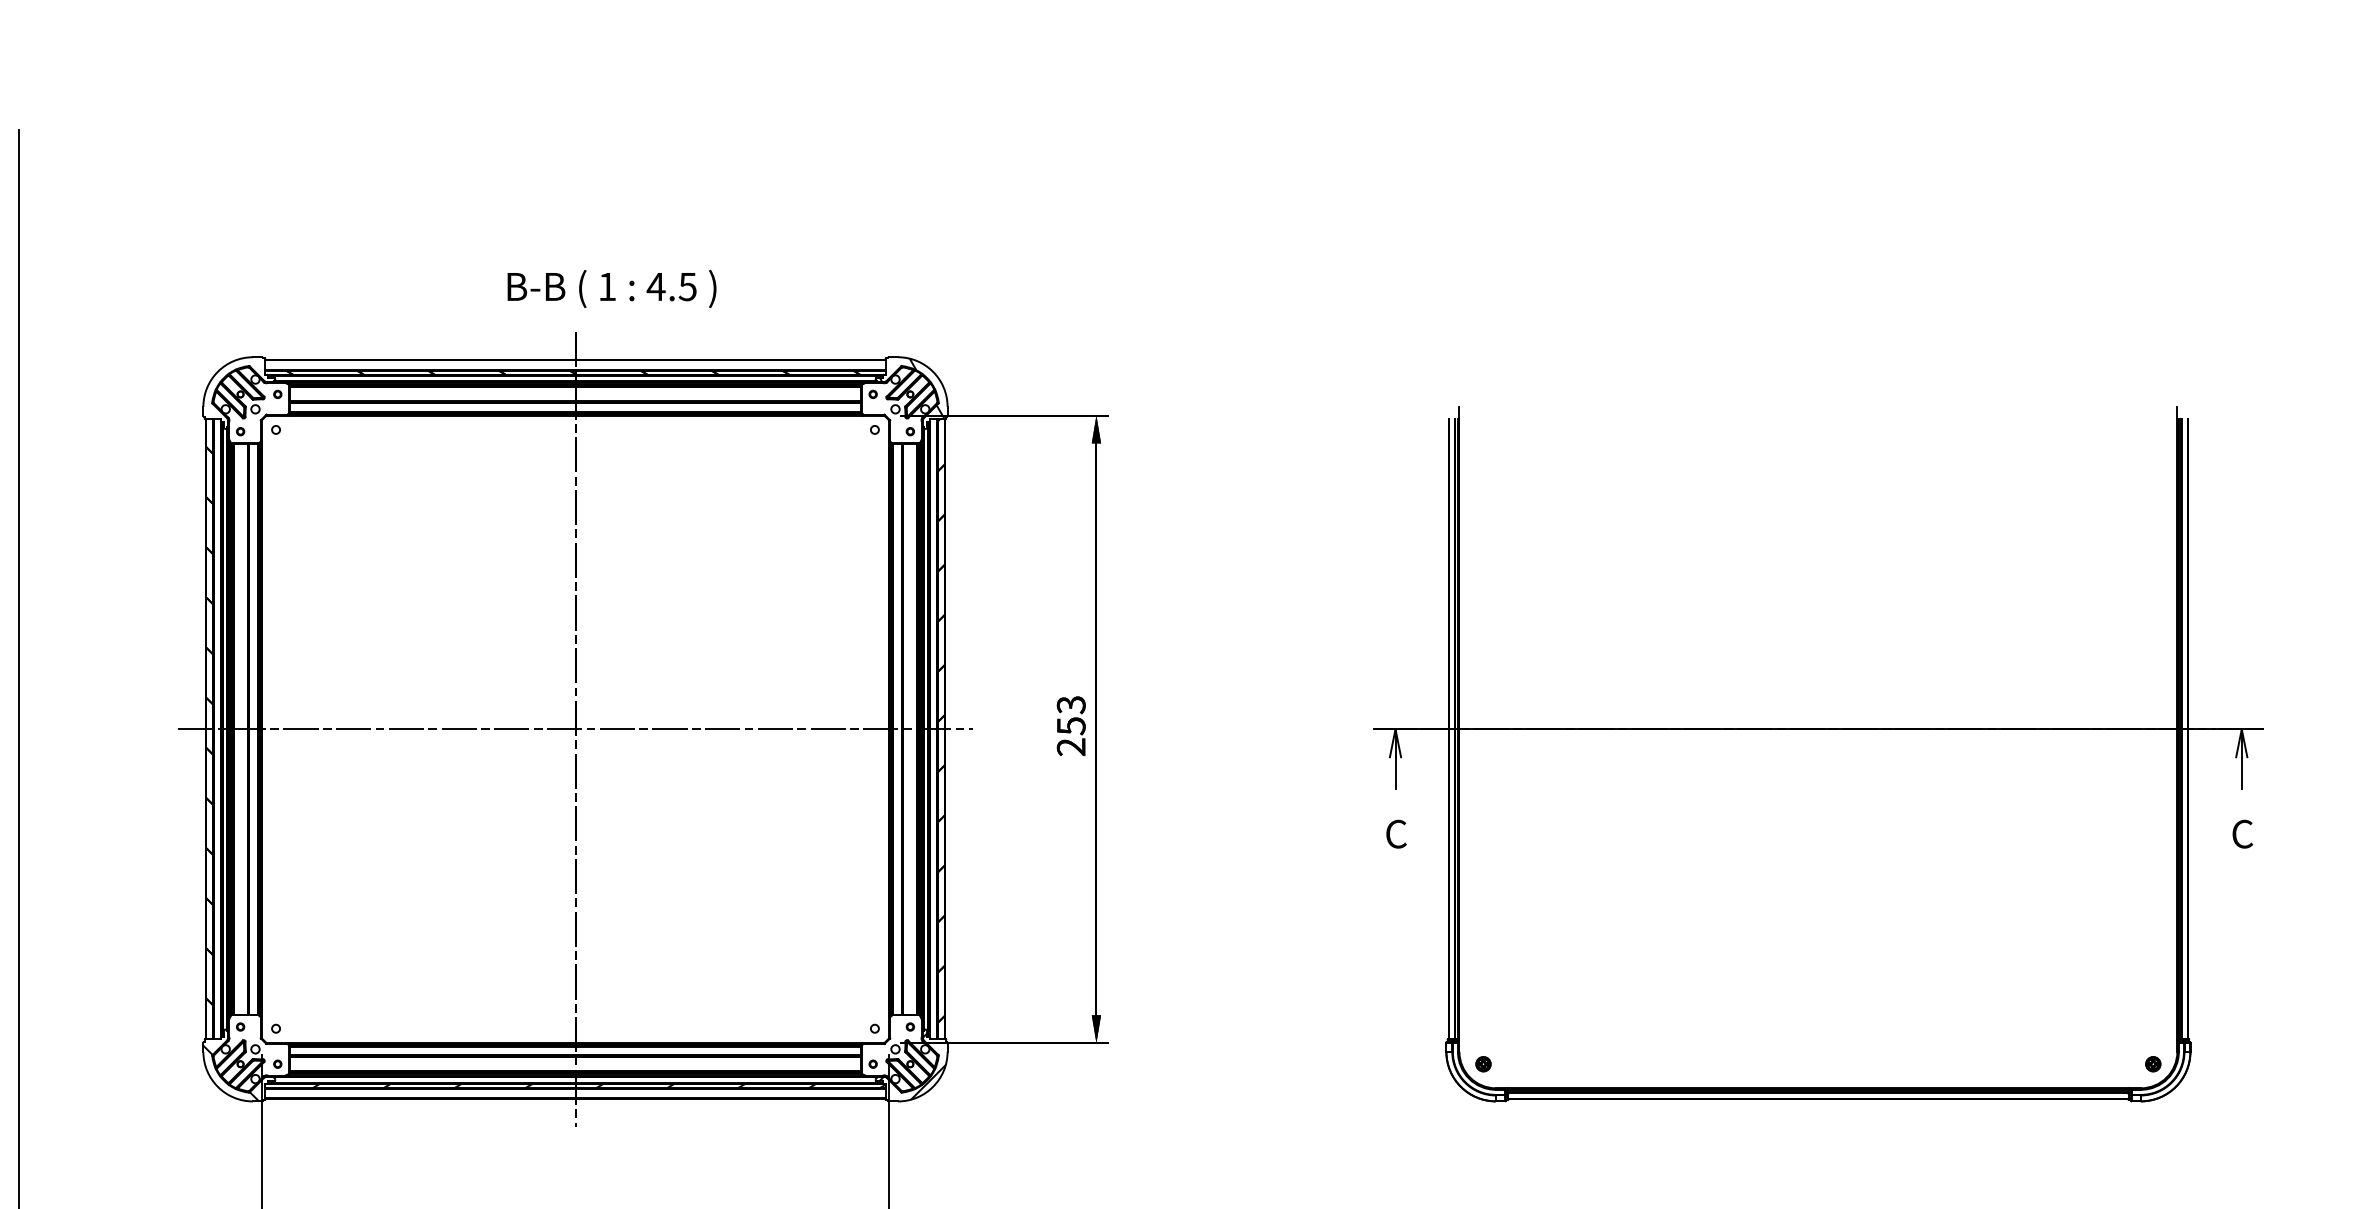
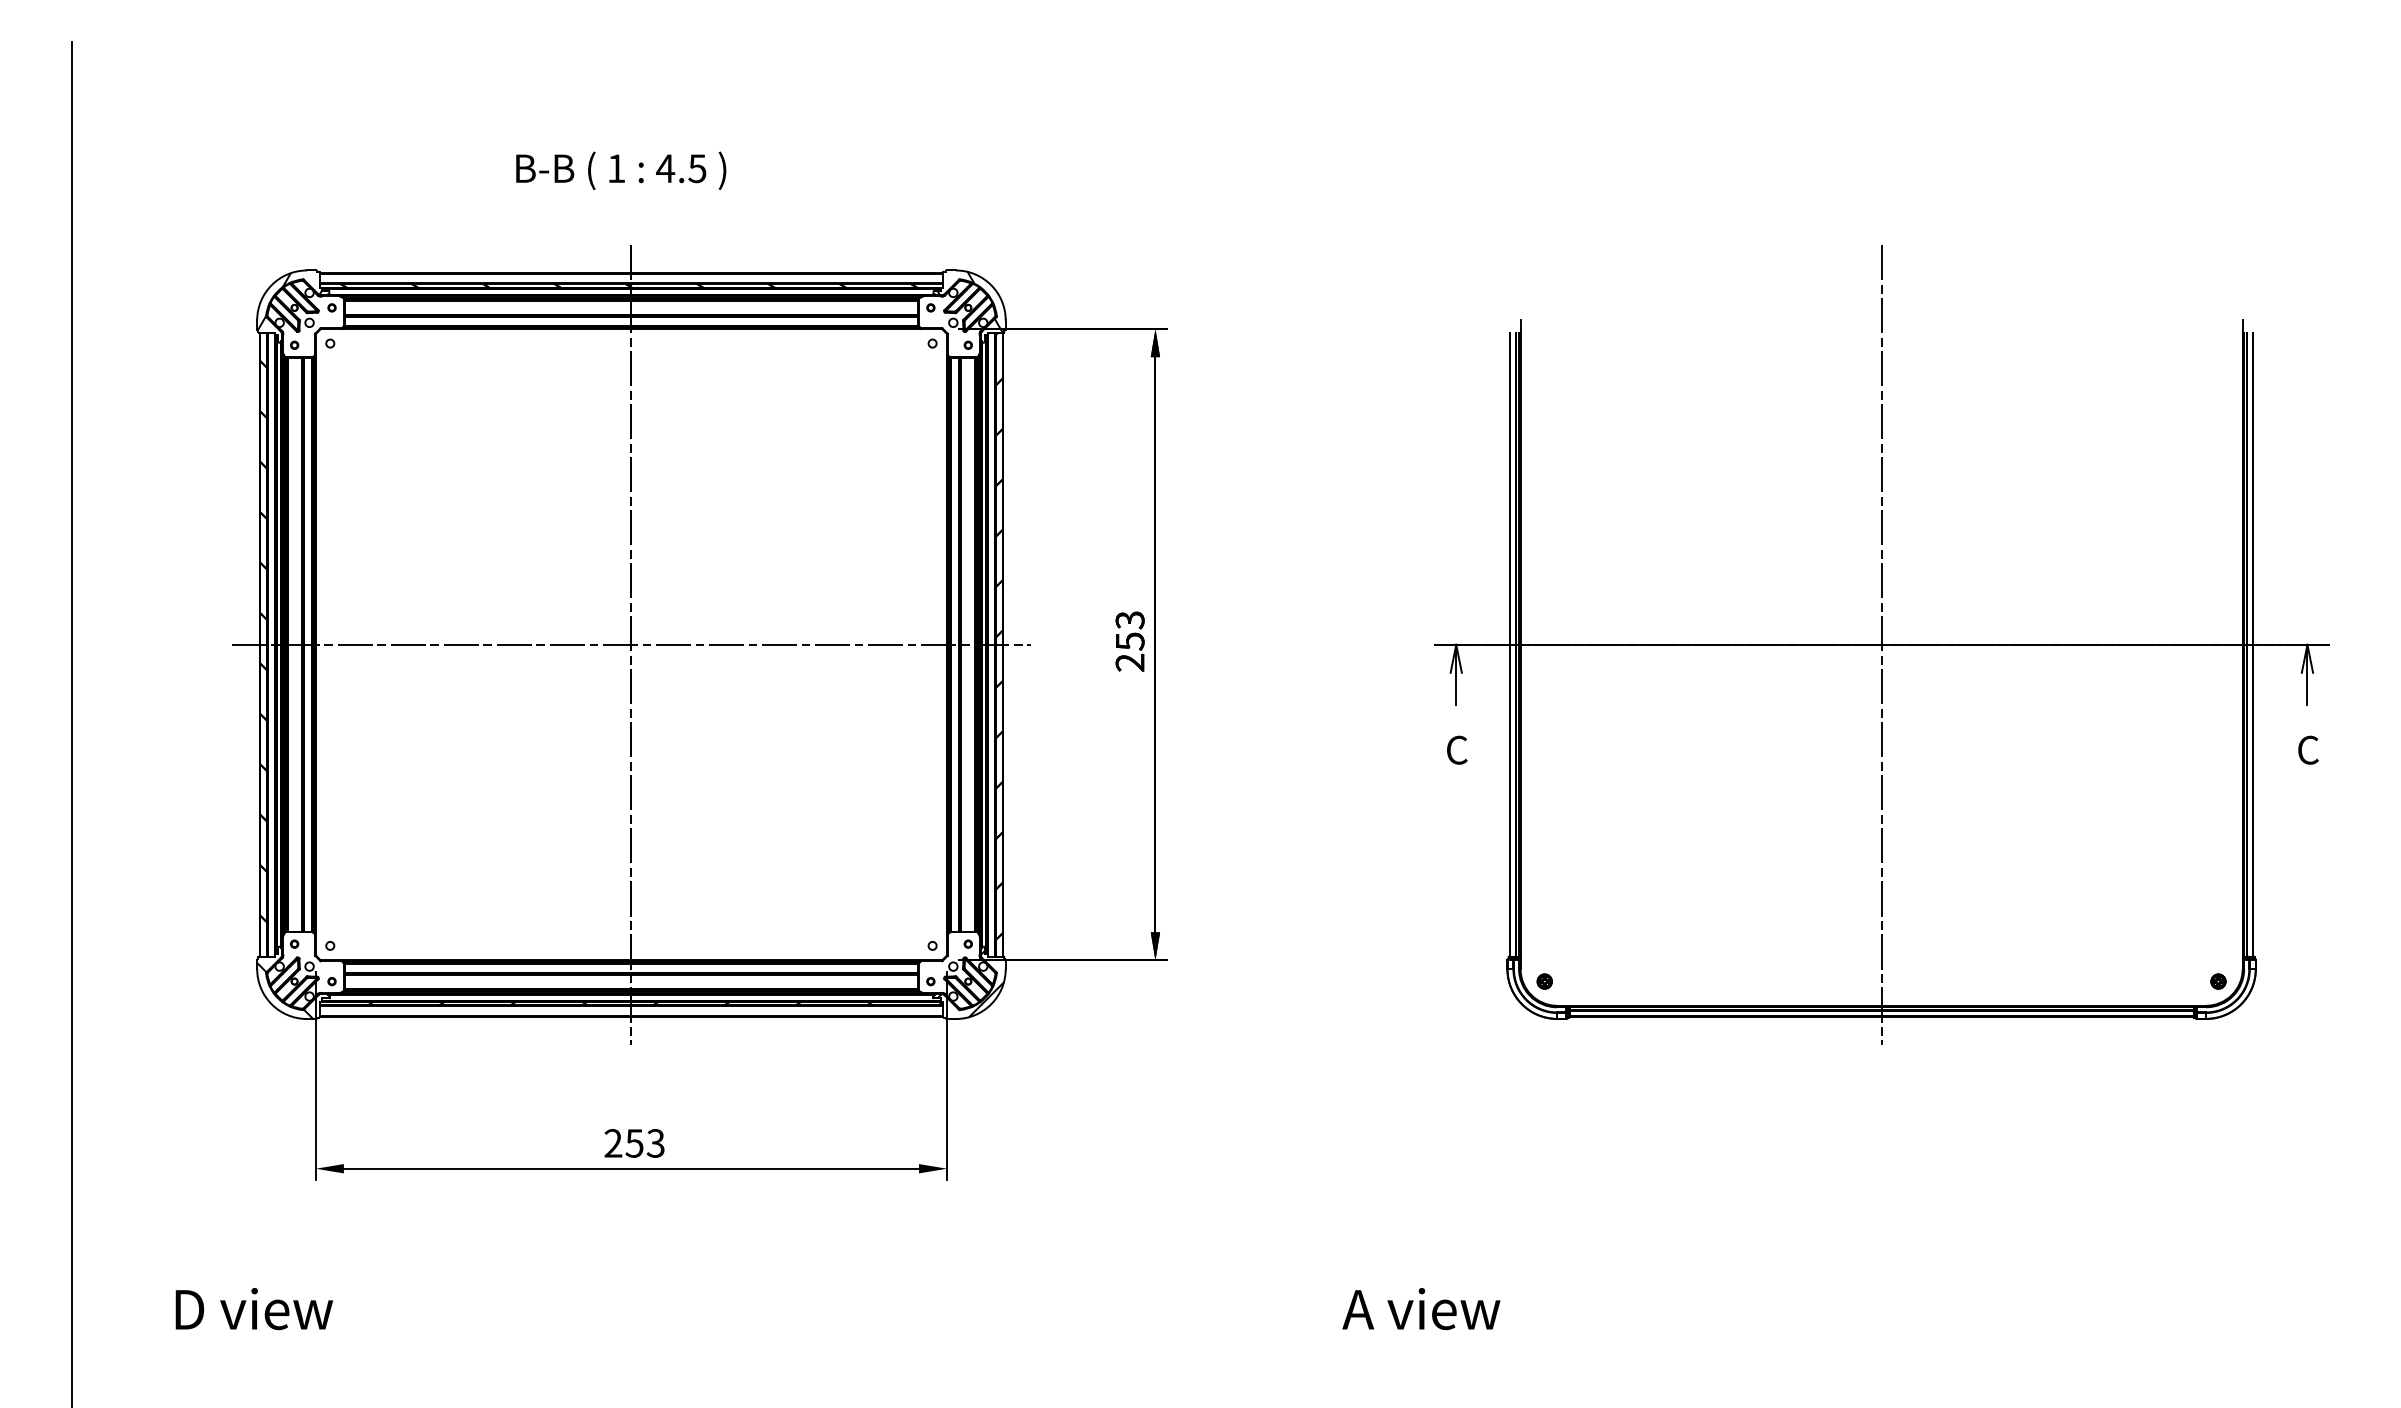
text: (612, 288) -> (621, 170), moved
hatch: (235, 388) -> (289, 301), added
line: (1818, 729) -> (1881, 644), added

